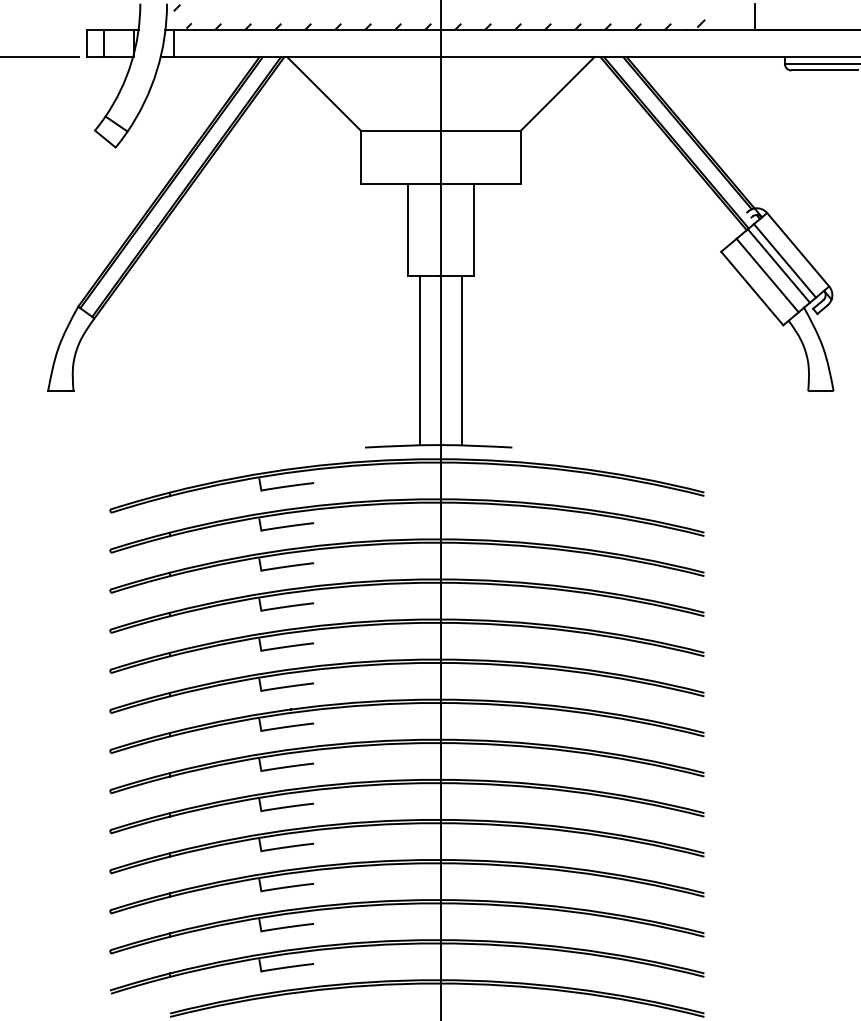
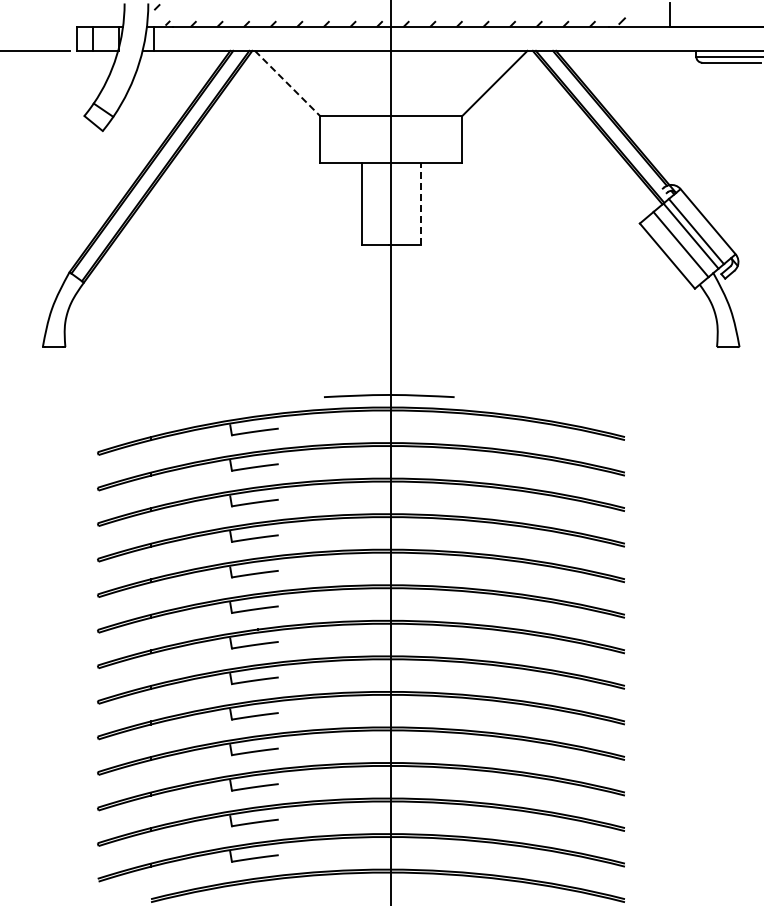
line: (323, 93) -> (287, 83), solid -> dashed
line: (473, 230) -> (420, 204), solid -> dashed
line: (419, 361) -> (372, 320), removed
line: (462, 361) -> (410, 320), removed

